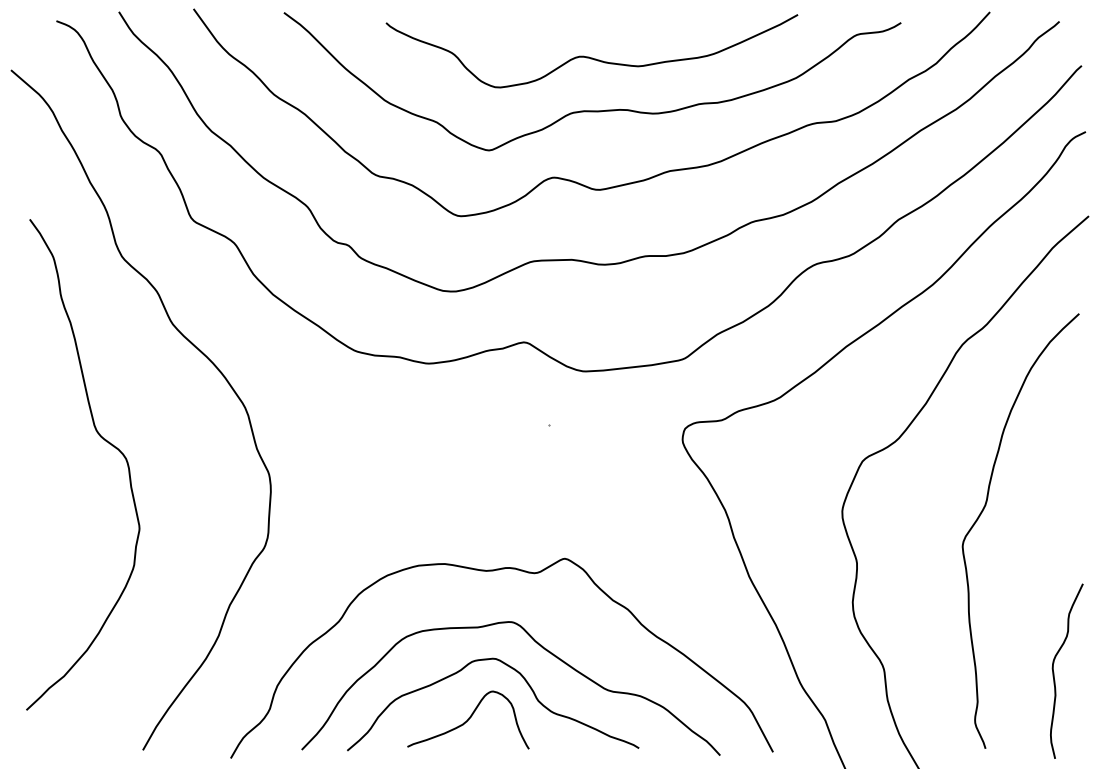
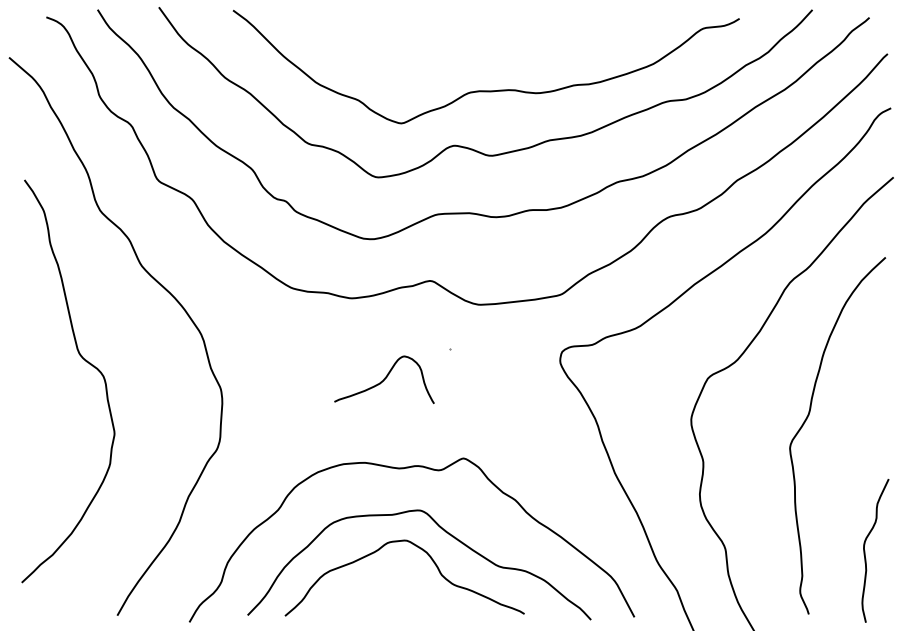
curve: (590, 56) -> (484, 46), removed
curve: (468, 719) -> (384, 379), moved

